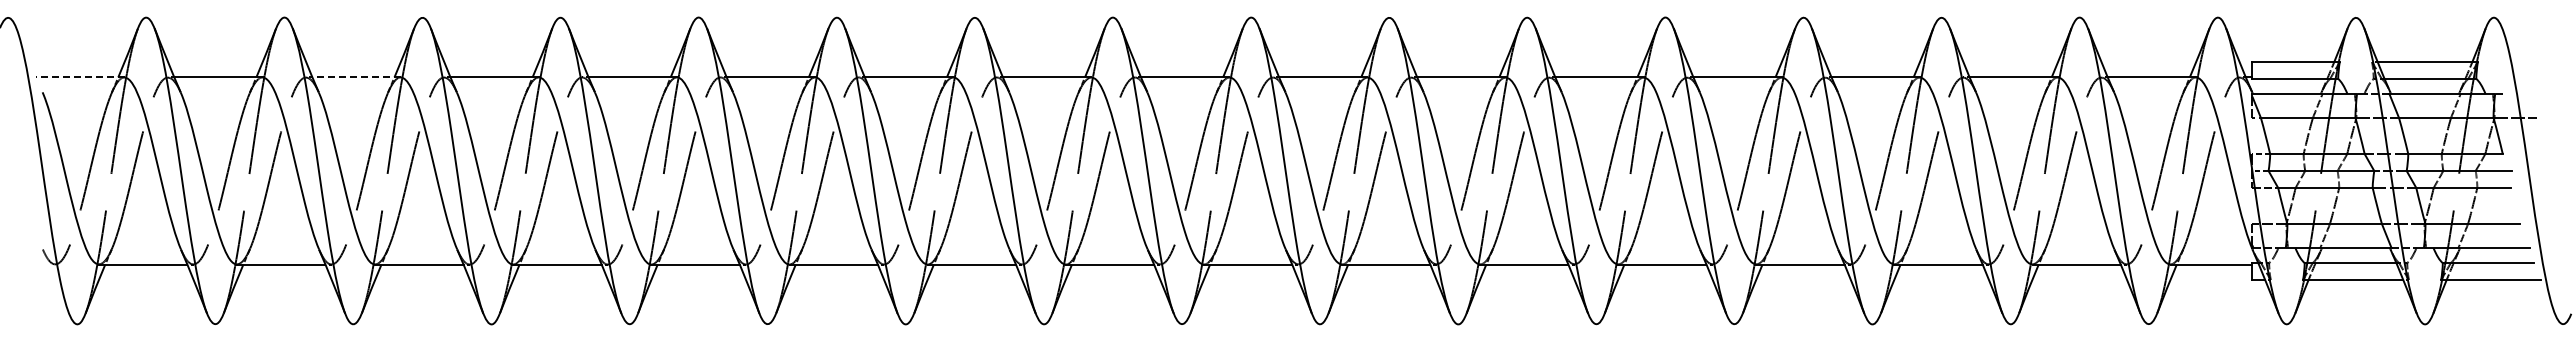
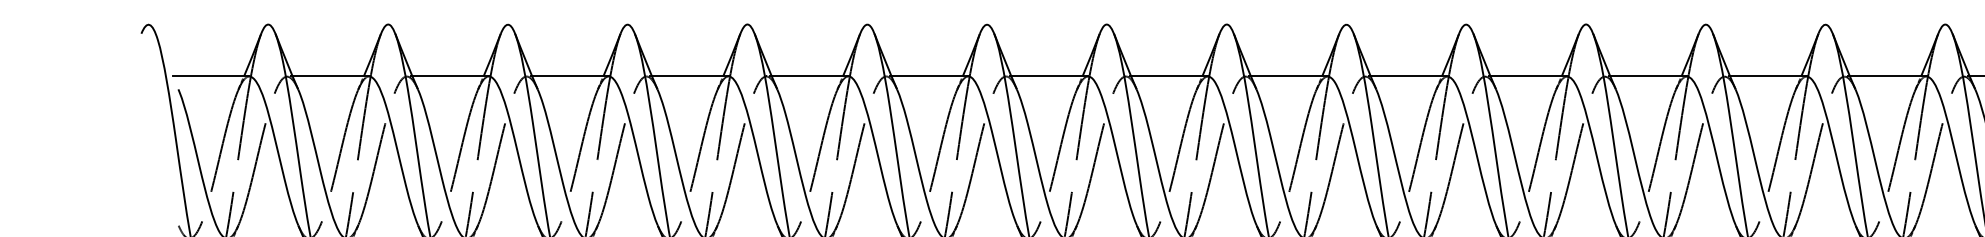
line: (79, 77) -> (210, 76), dashed -> solid
line: (356, 77) -> (450, 76), dashed -> solid

